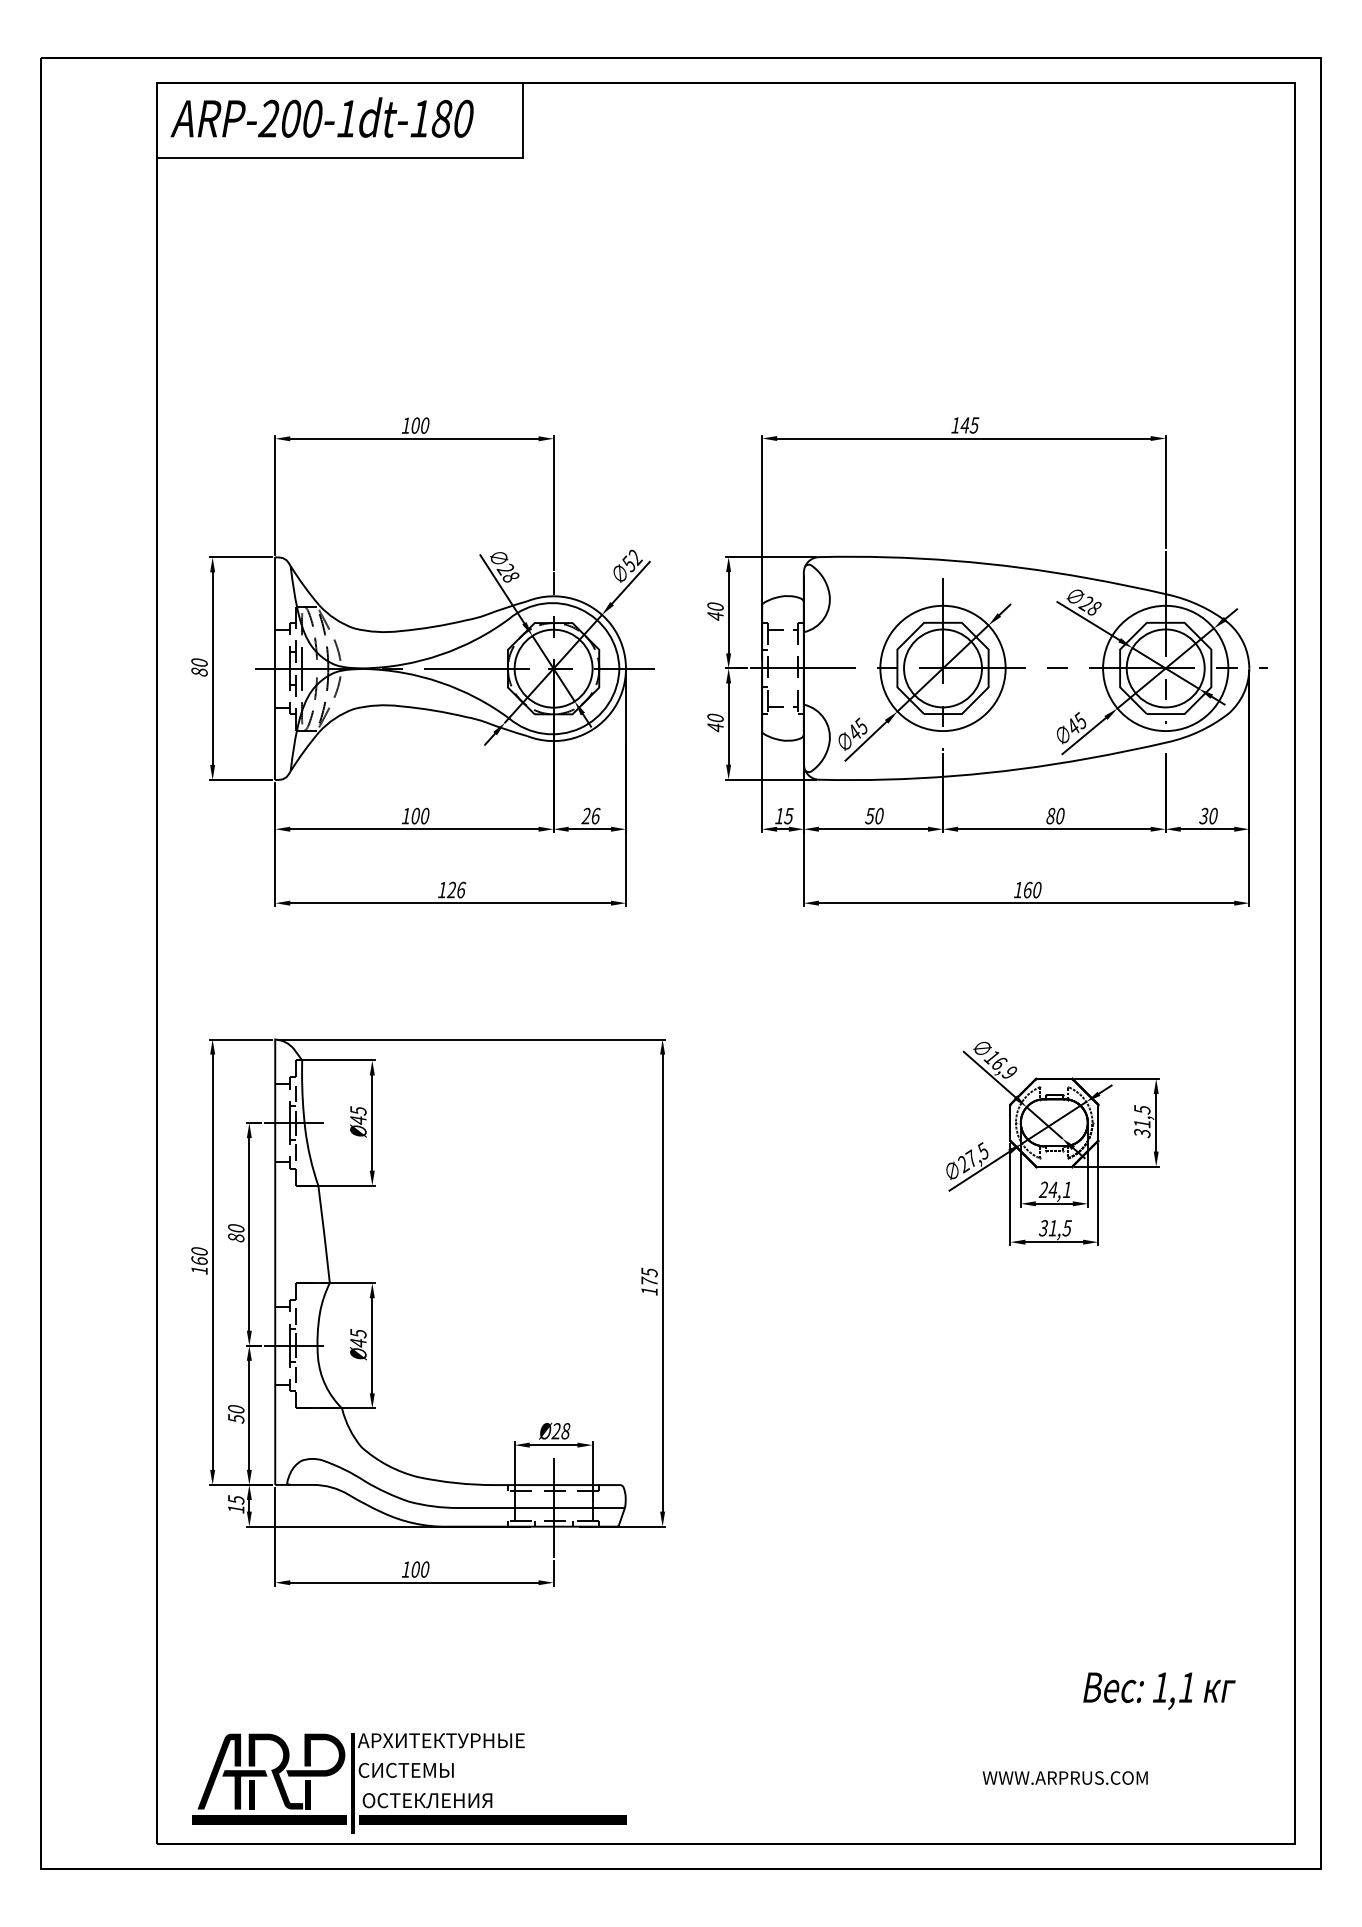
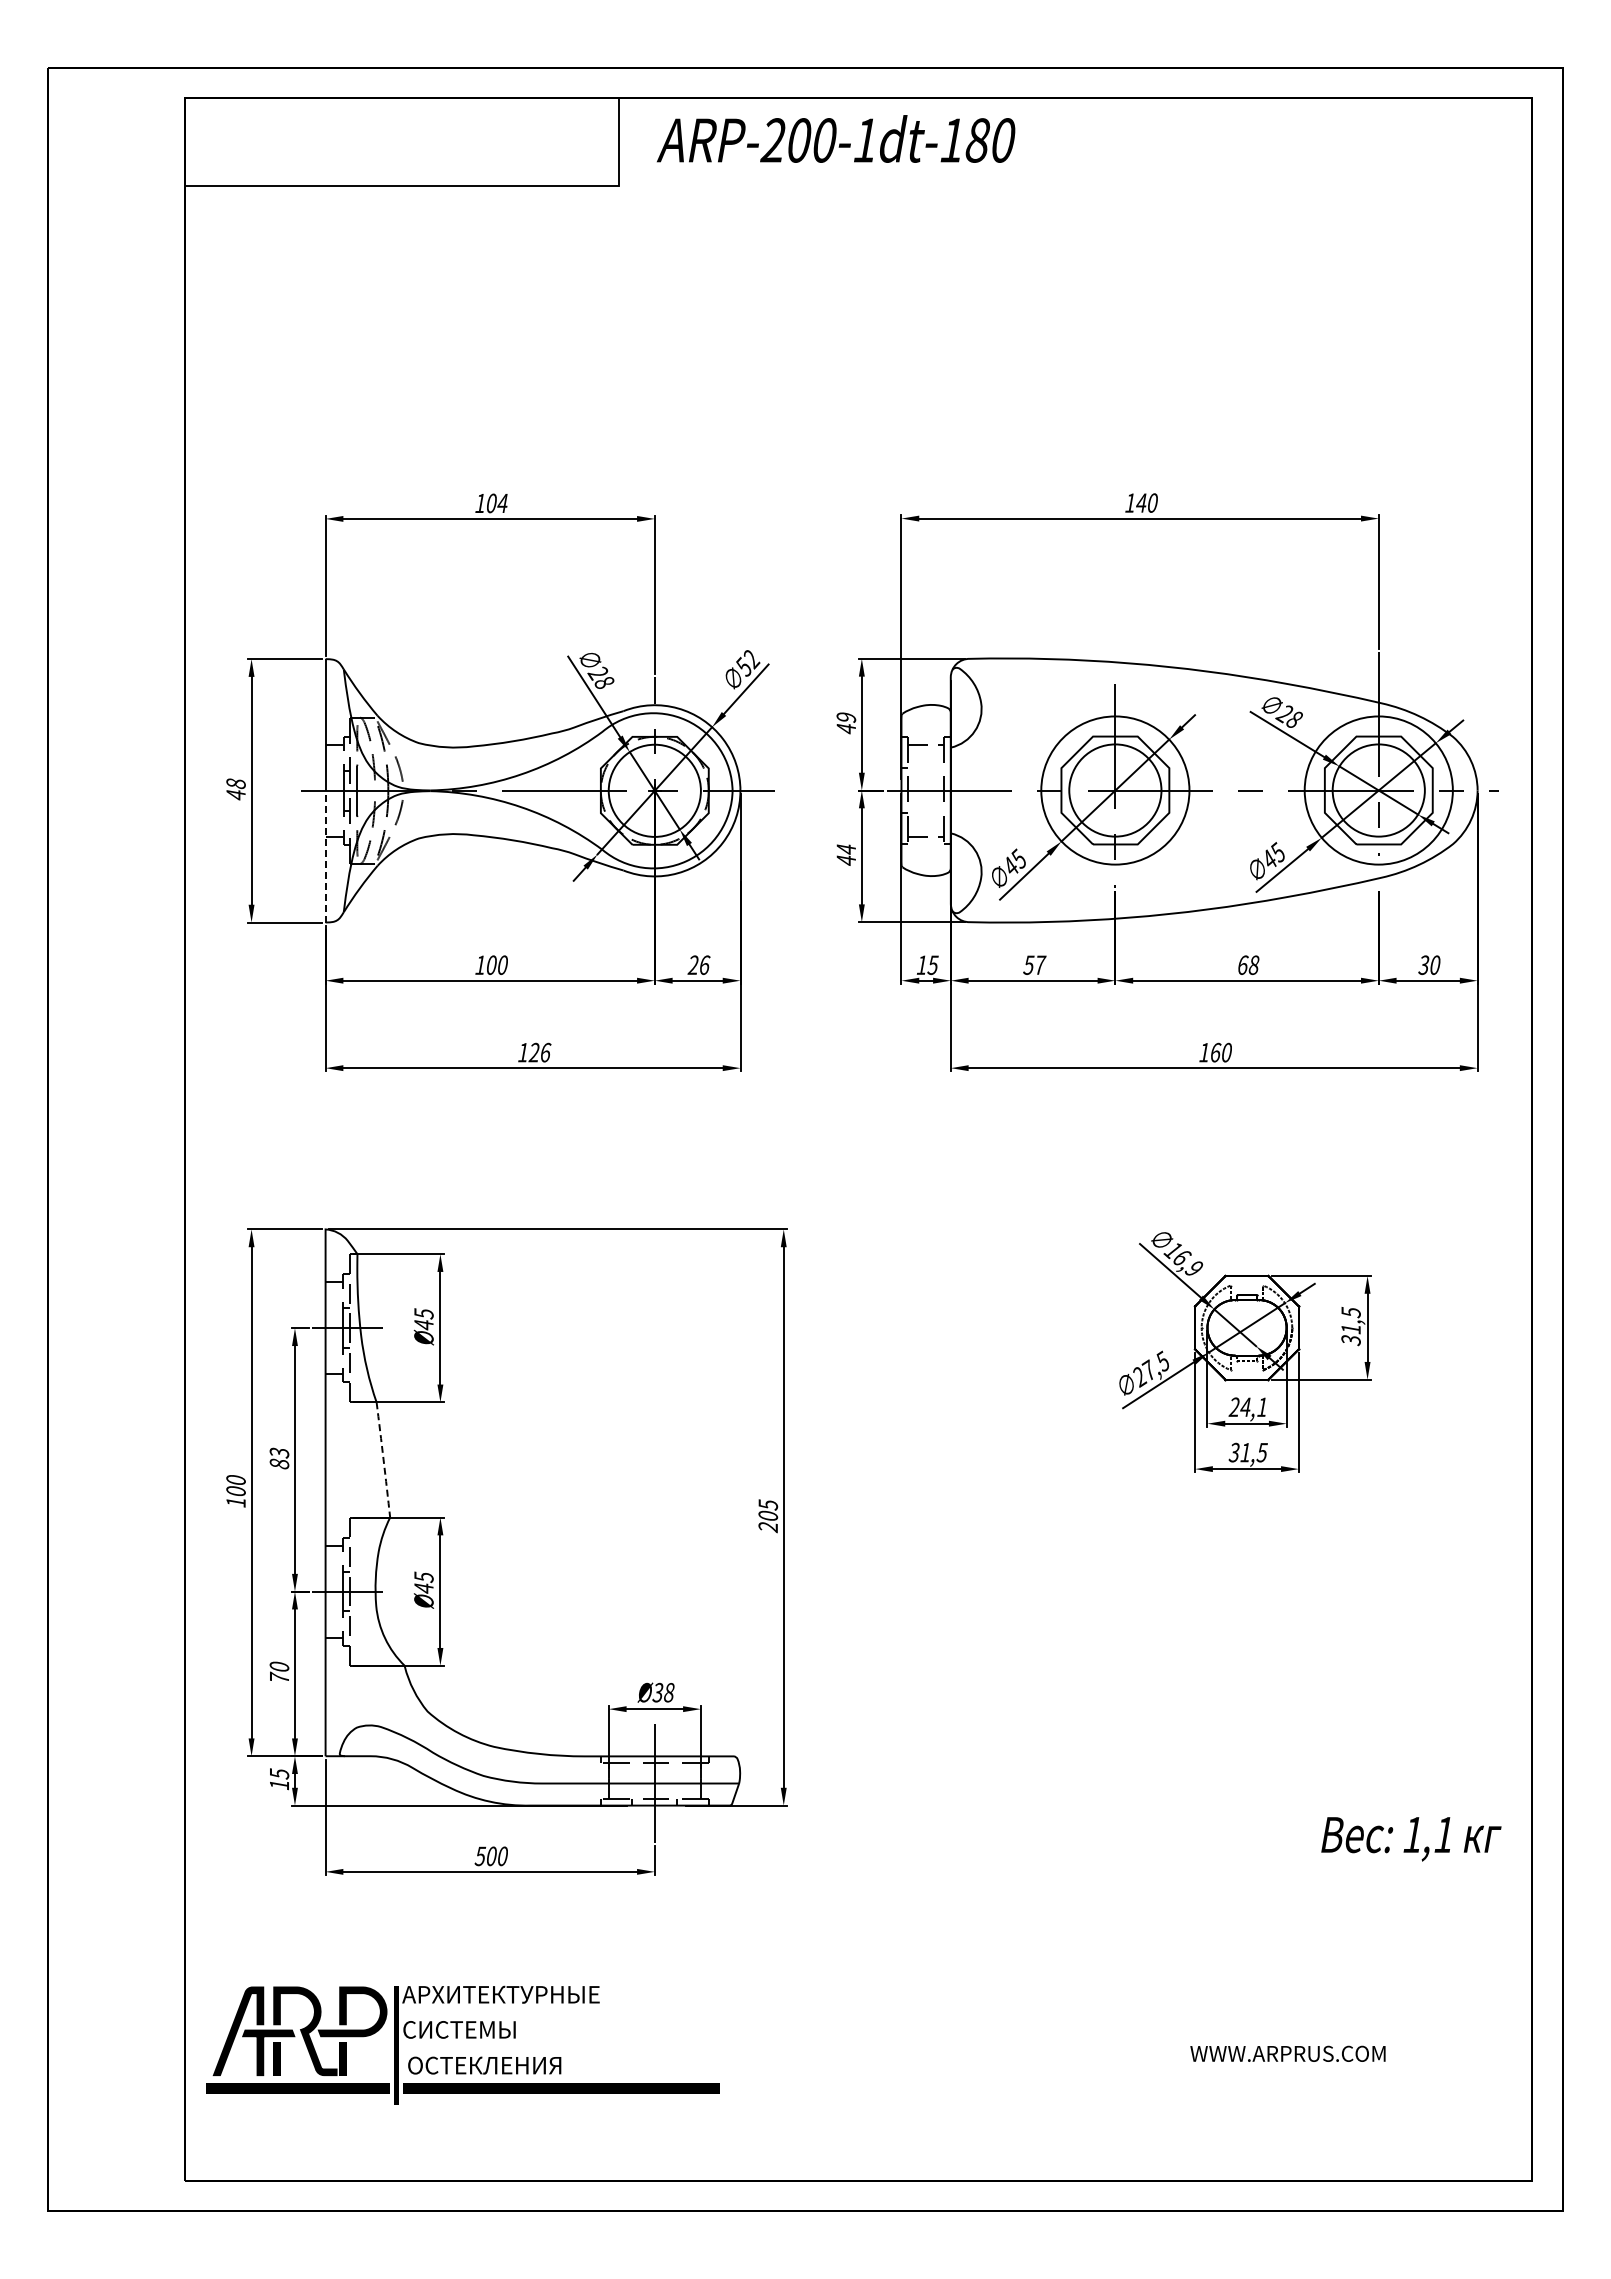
text: (322, 117) -> (836, 138), moved
text: (974, 424) -> (1152, 502), 145 -> 140
text: (424, 425) -> (502, 503), 100 -> 104
text: (715, 606) -> (846, 717), 40 -> 49
text: (199, 667) -> (235, 789), 80 -> 48
text: (715, 718) -> (846, 849), 40 -> 44
line: (275, 724) -> (325, 856), solid -> dashed
text: (1055, 815) -> (1248, 964), 80 -> 68
text: (879, 816) -> (1040, 965), 50 -> 57
text: (236, 1228) -> (279, 1452), 80 -> 83
line: (324, 1234) -> (383, 1459), solid -> dashed
text: (199, 1260) -> (235, 1490), 160 -> 100
text: (649, 1286) -> (768, 1521), 175 -> 205
text: (236, 1418) -> (279, 1677), 50 -> 70
text: (555, 1431) -> (657, 1692), Ø28 -> Ø38
text: (406, 1569) -> (480, 1856), 100 -> 500
text: (1159, 1691) -> (1411, 1839), moved
text: (1064, 1777) -> (1287, 2053), moved
text: (408, 1782) -> (462, 2044), moved

